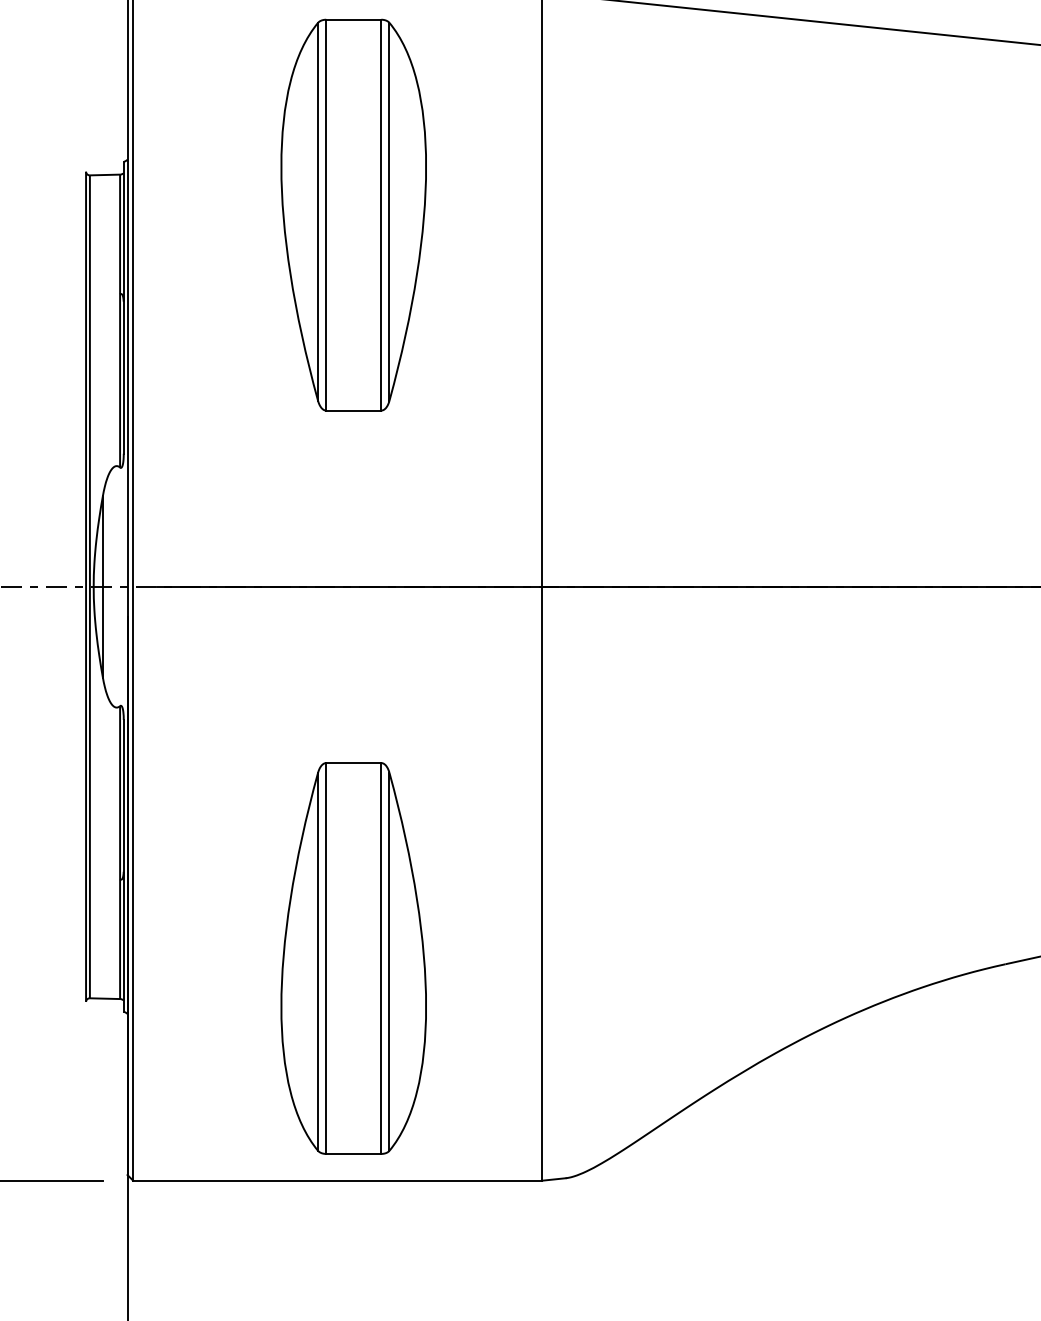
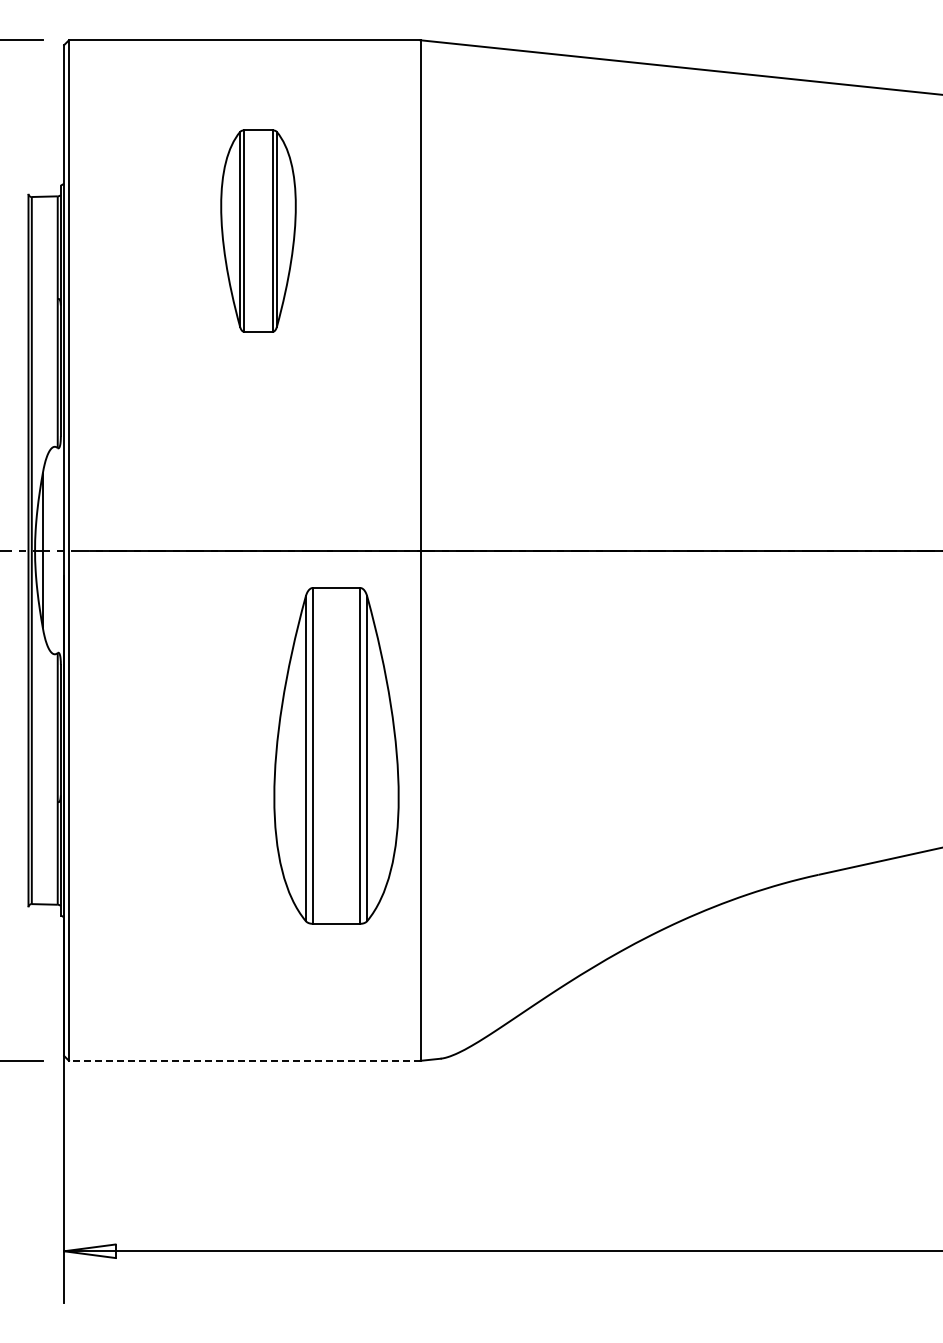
part: (353, 214) -> (258, 230), size x0.6
part: (353, 958) -> (336, 755), moved
line: (337, 1180) -> (244, 1060), solid -> dashed

